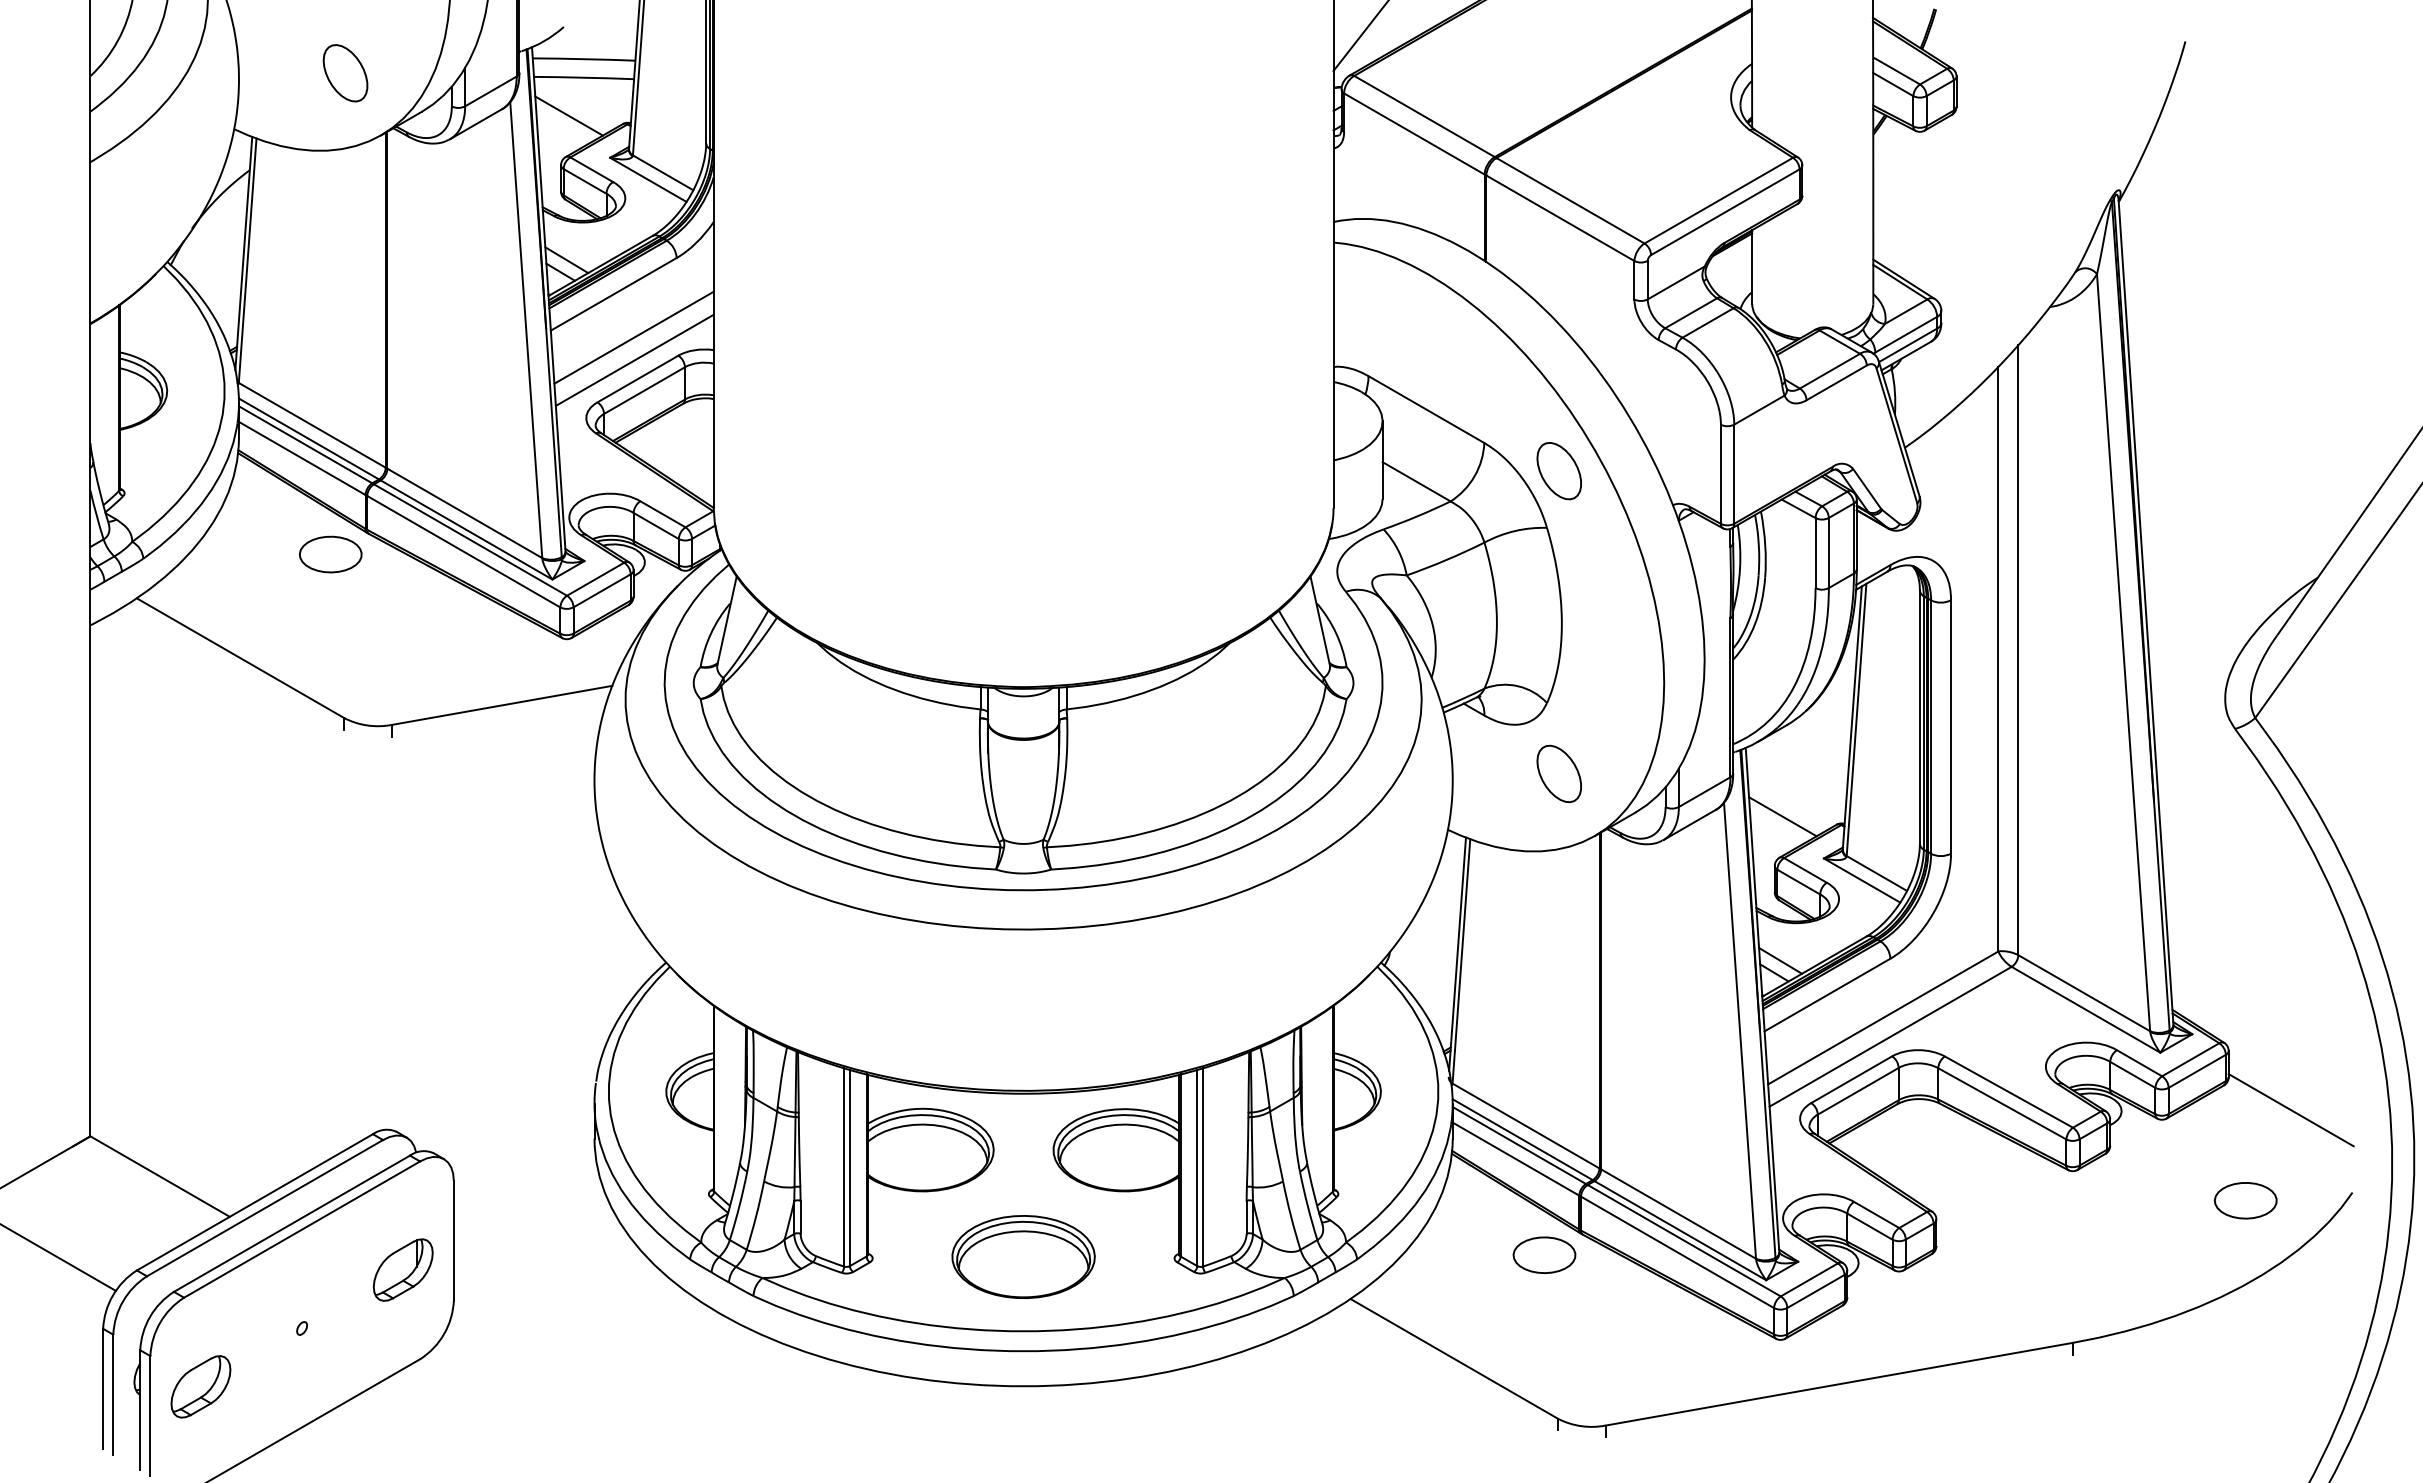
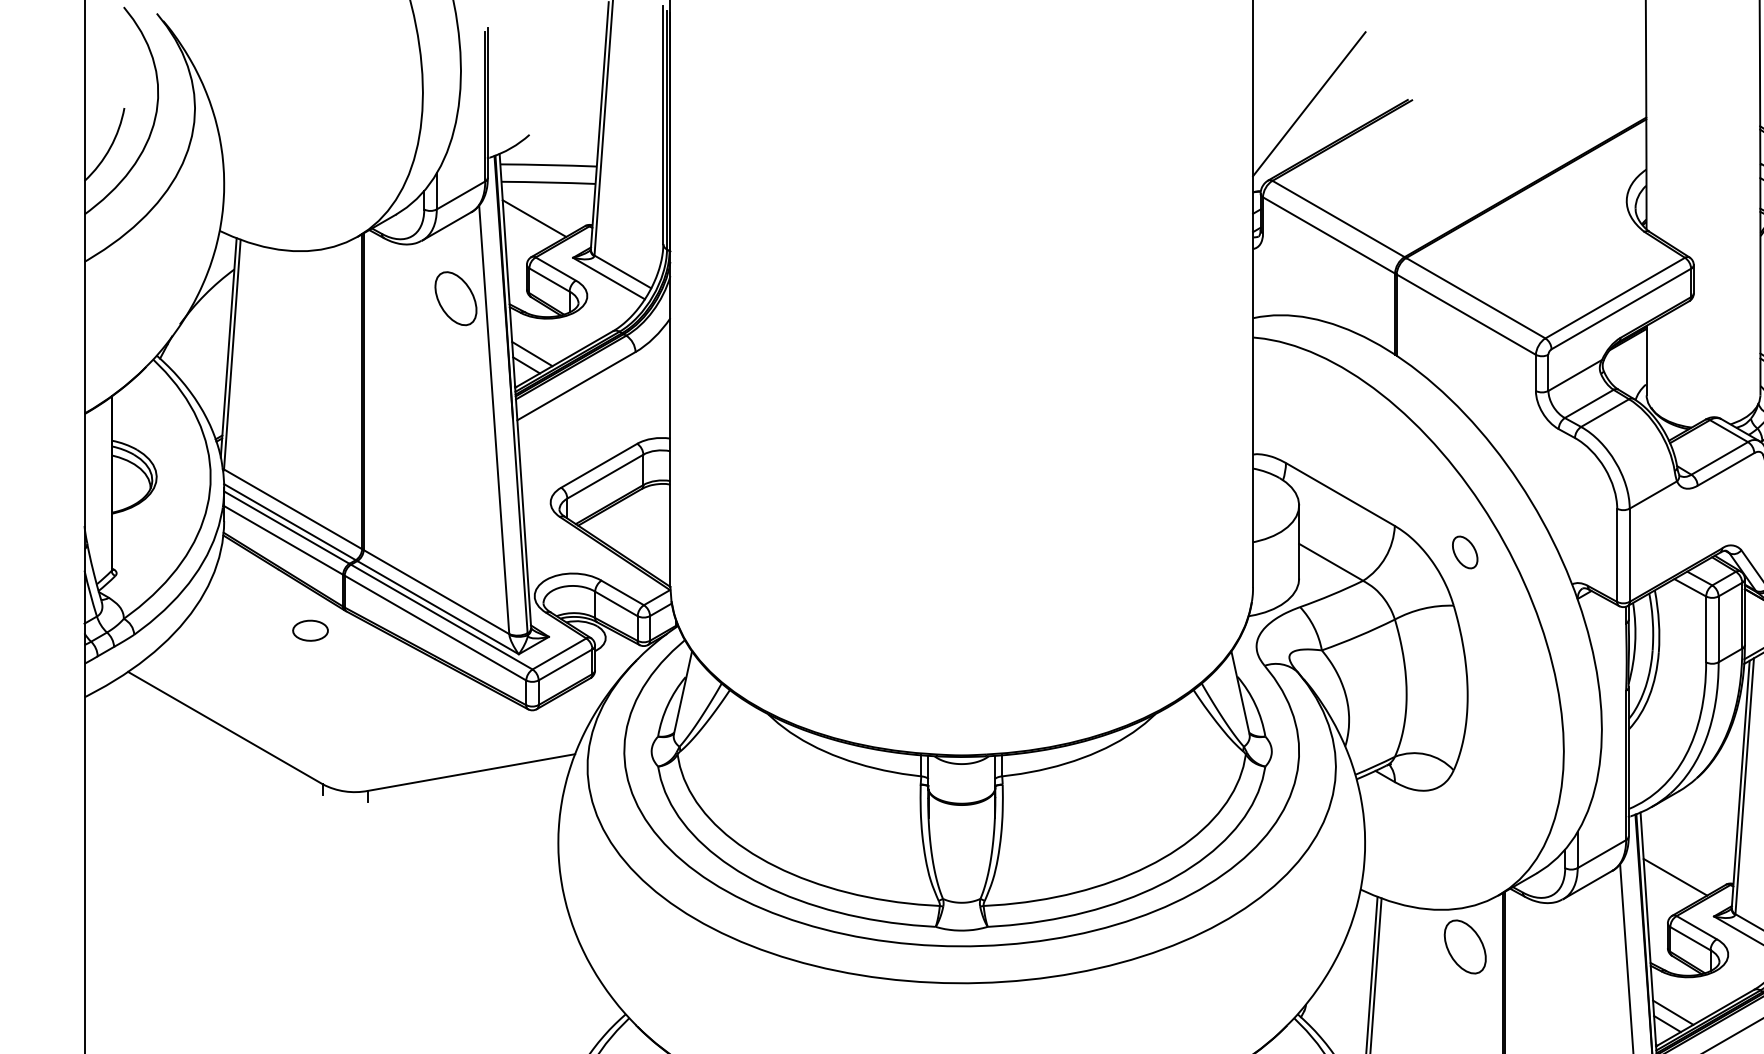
part: (345, 73) -> (455, 298), moved
line: (633, 337) -> (595, 426), removed
line: (634, 359) -> (595, 447), removed
part: (1558, 471) -> (1464, 552), size x0.6
part: (330, 554) -> (310, 630), size x0.6
part: (1558, 773) -> (1464, 946), moved

